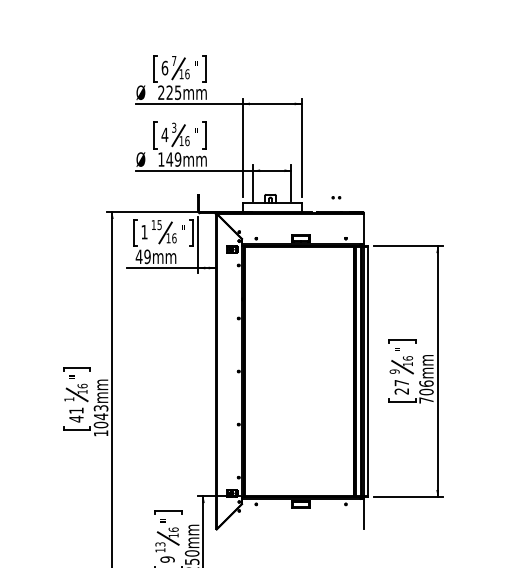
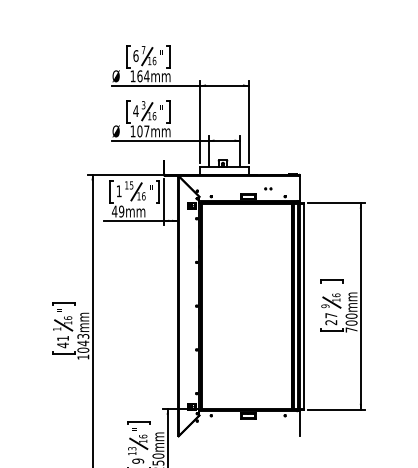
text: (169, 92) -> (139, 76), 225mm -> 164mm
text: (174, 159) -> (143, 131), 149mm -> 107mm
part: (336, 197) -> (268, 188), moved
text: (425, 382) -> (350, 315), 706mm -> 700mm

